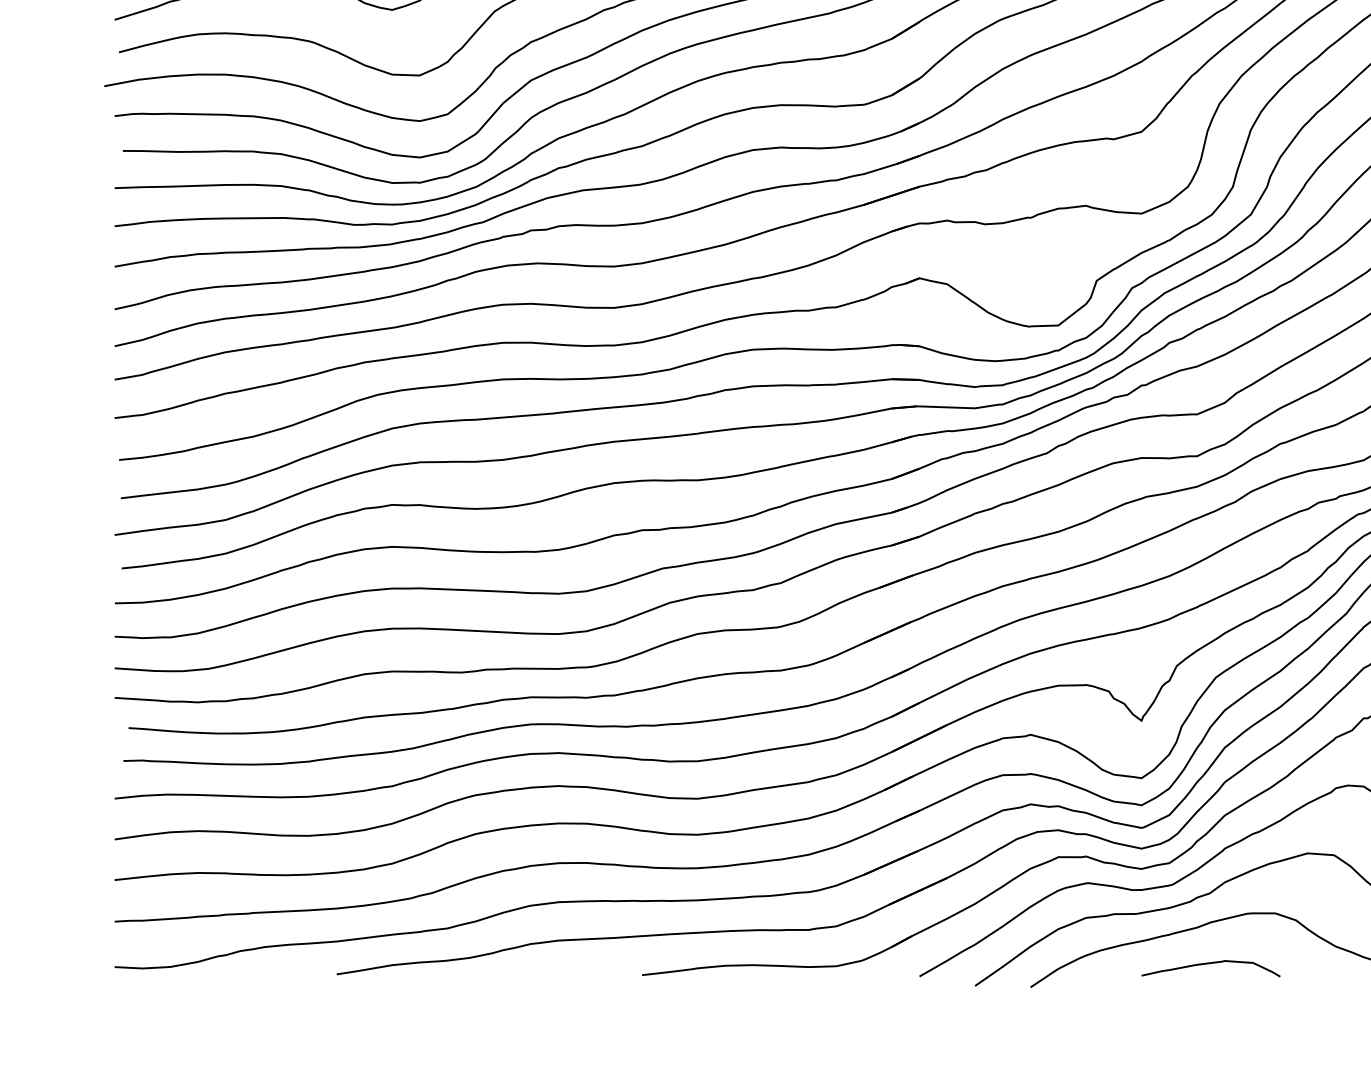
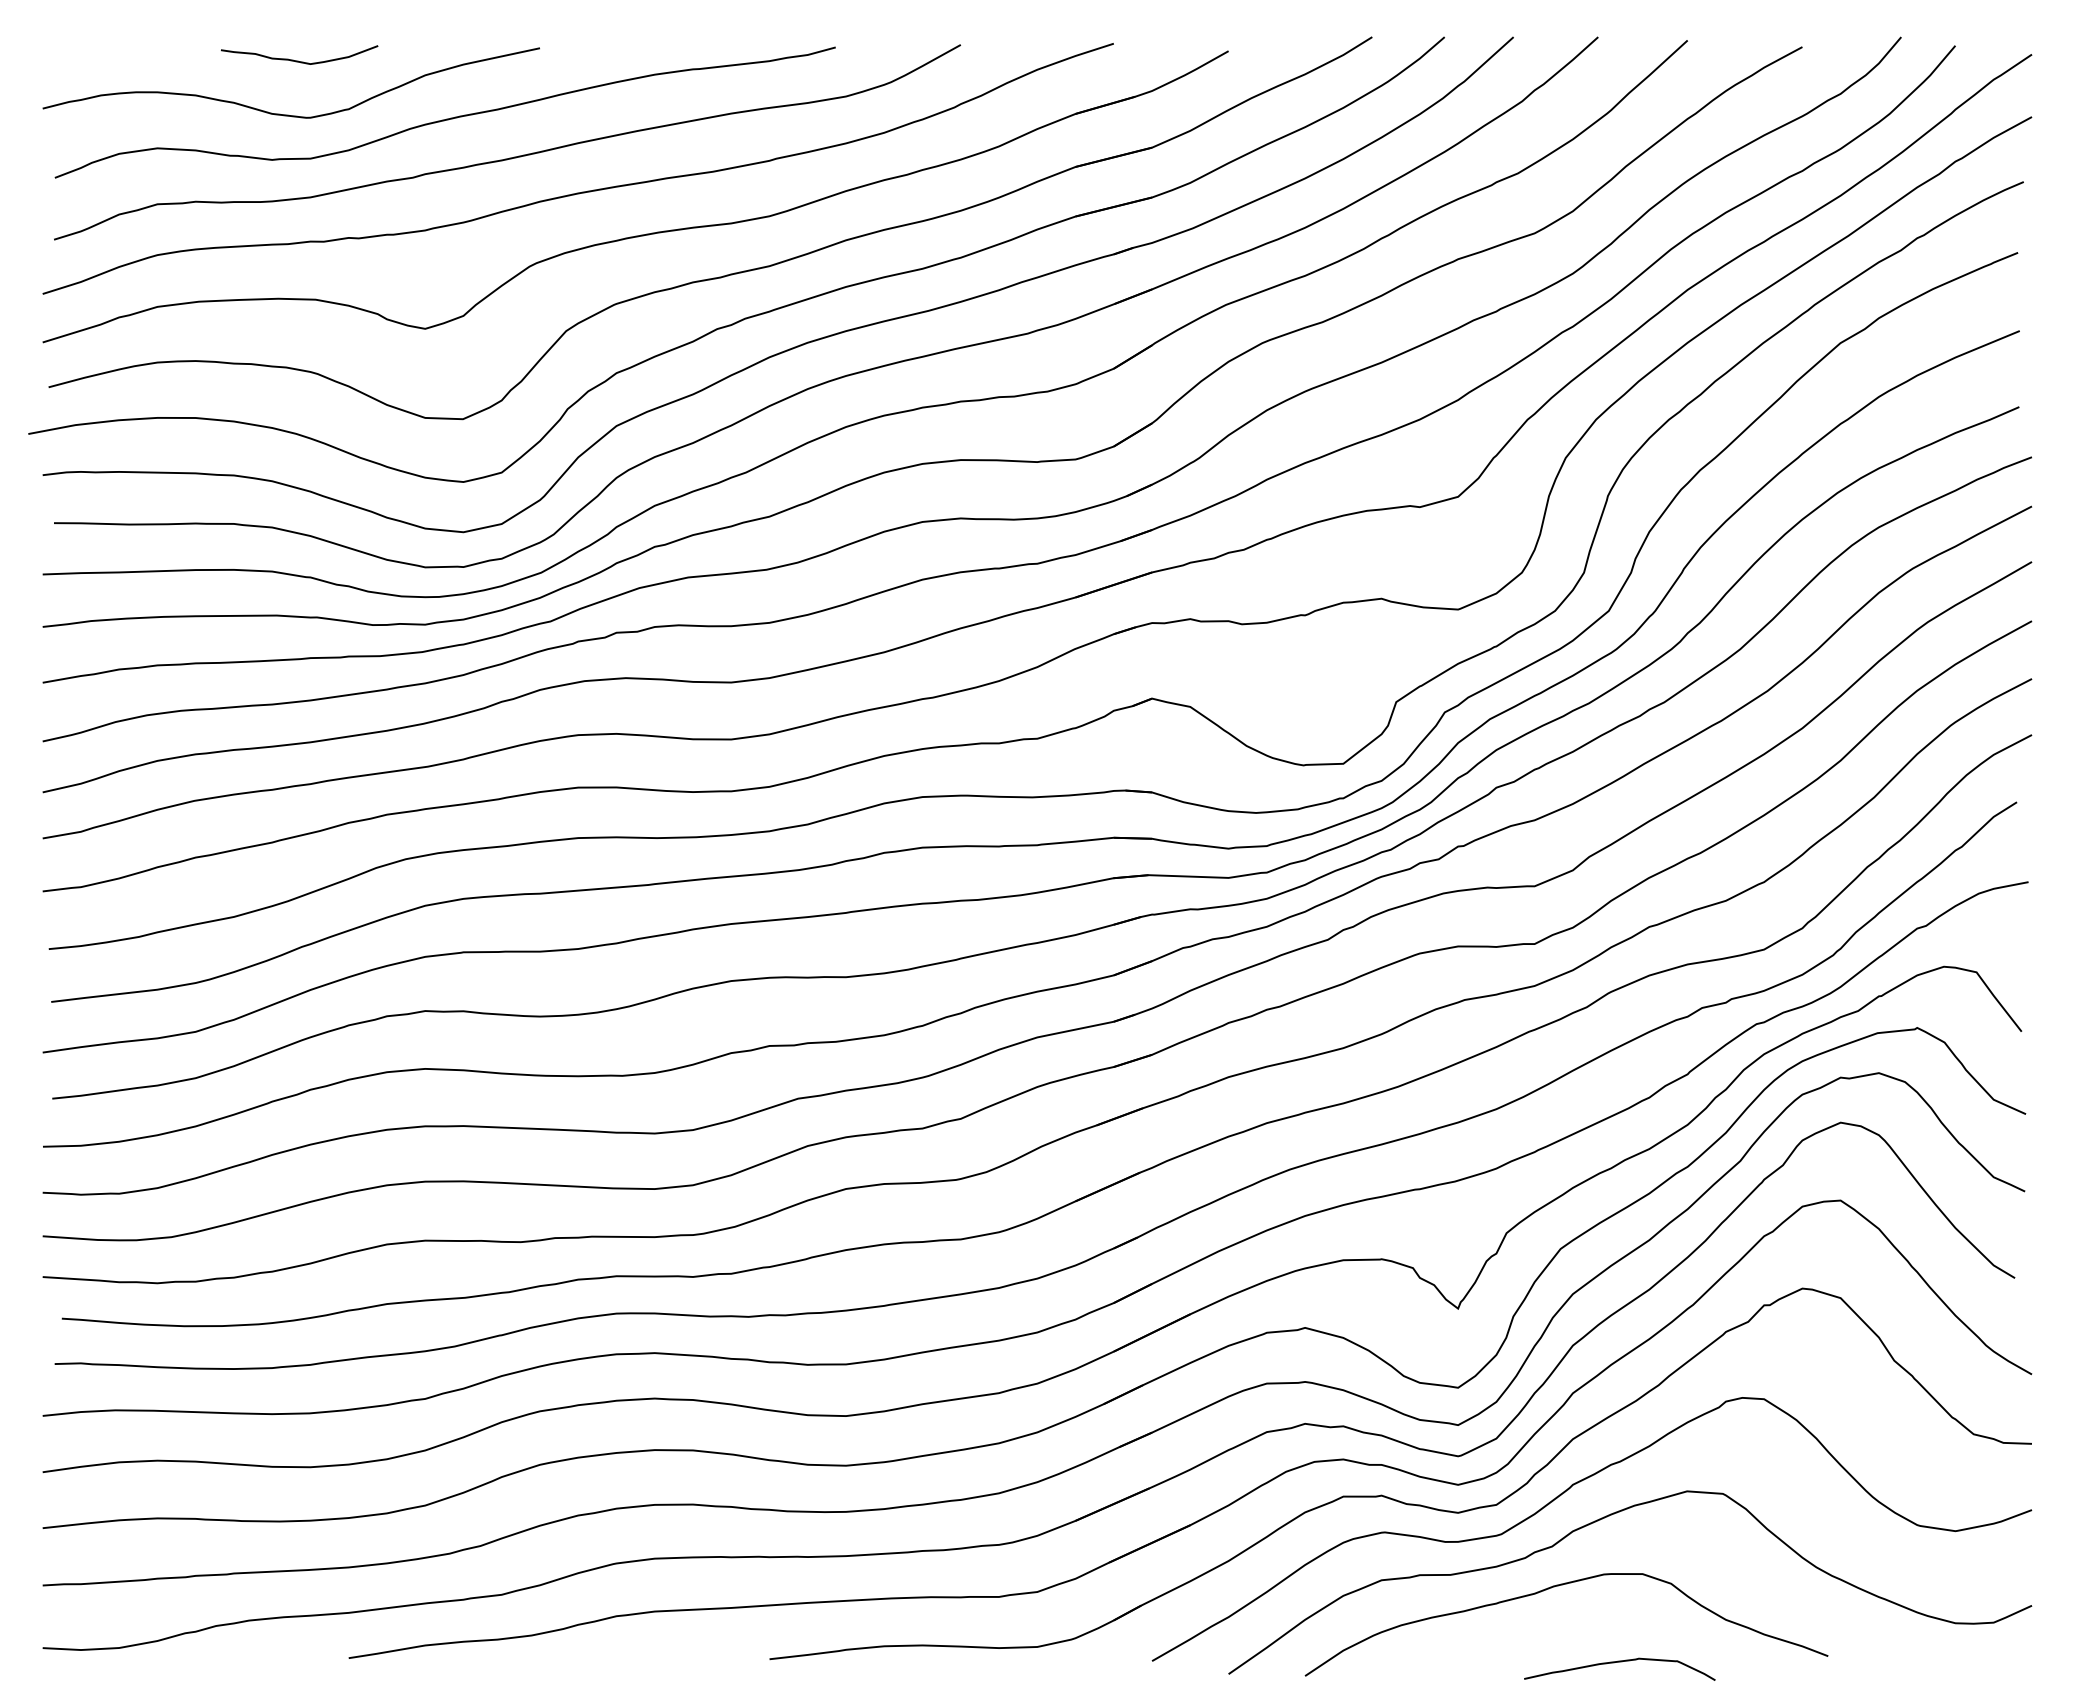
curve: (1210, 963) -> (1619, 1662), moved

